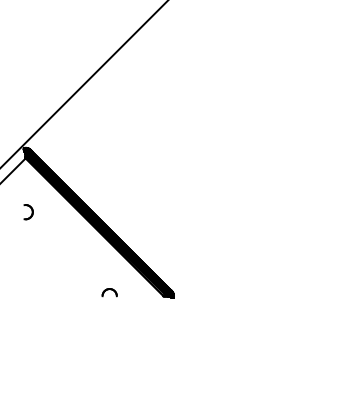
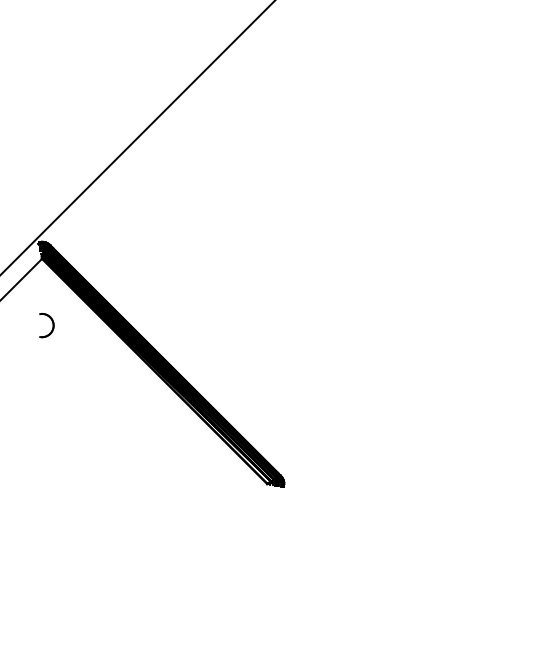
part: (28, 212) -> (46, 326), moved
part: (109, 292) -> (178, 478), removed

